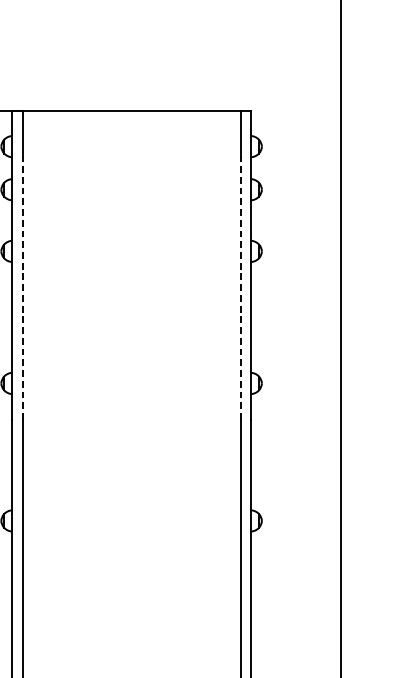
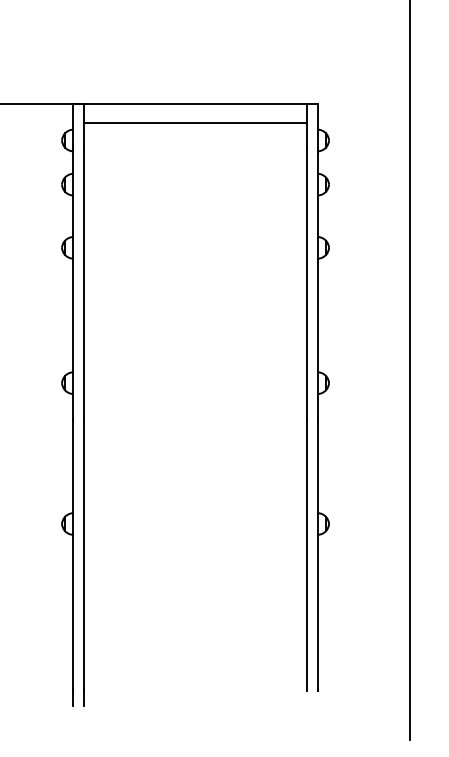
line: (131, 129) -> (195, 122), added
line: (22, 286) -> (83, 283), dashed -> solid
line: (240, 286) -> (307, 283), dashed -> solid

